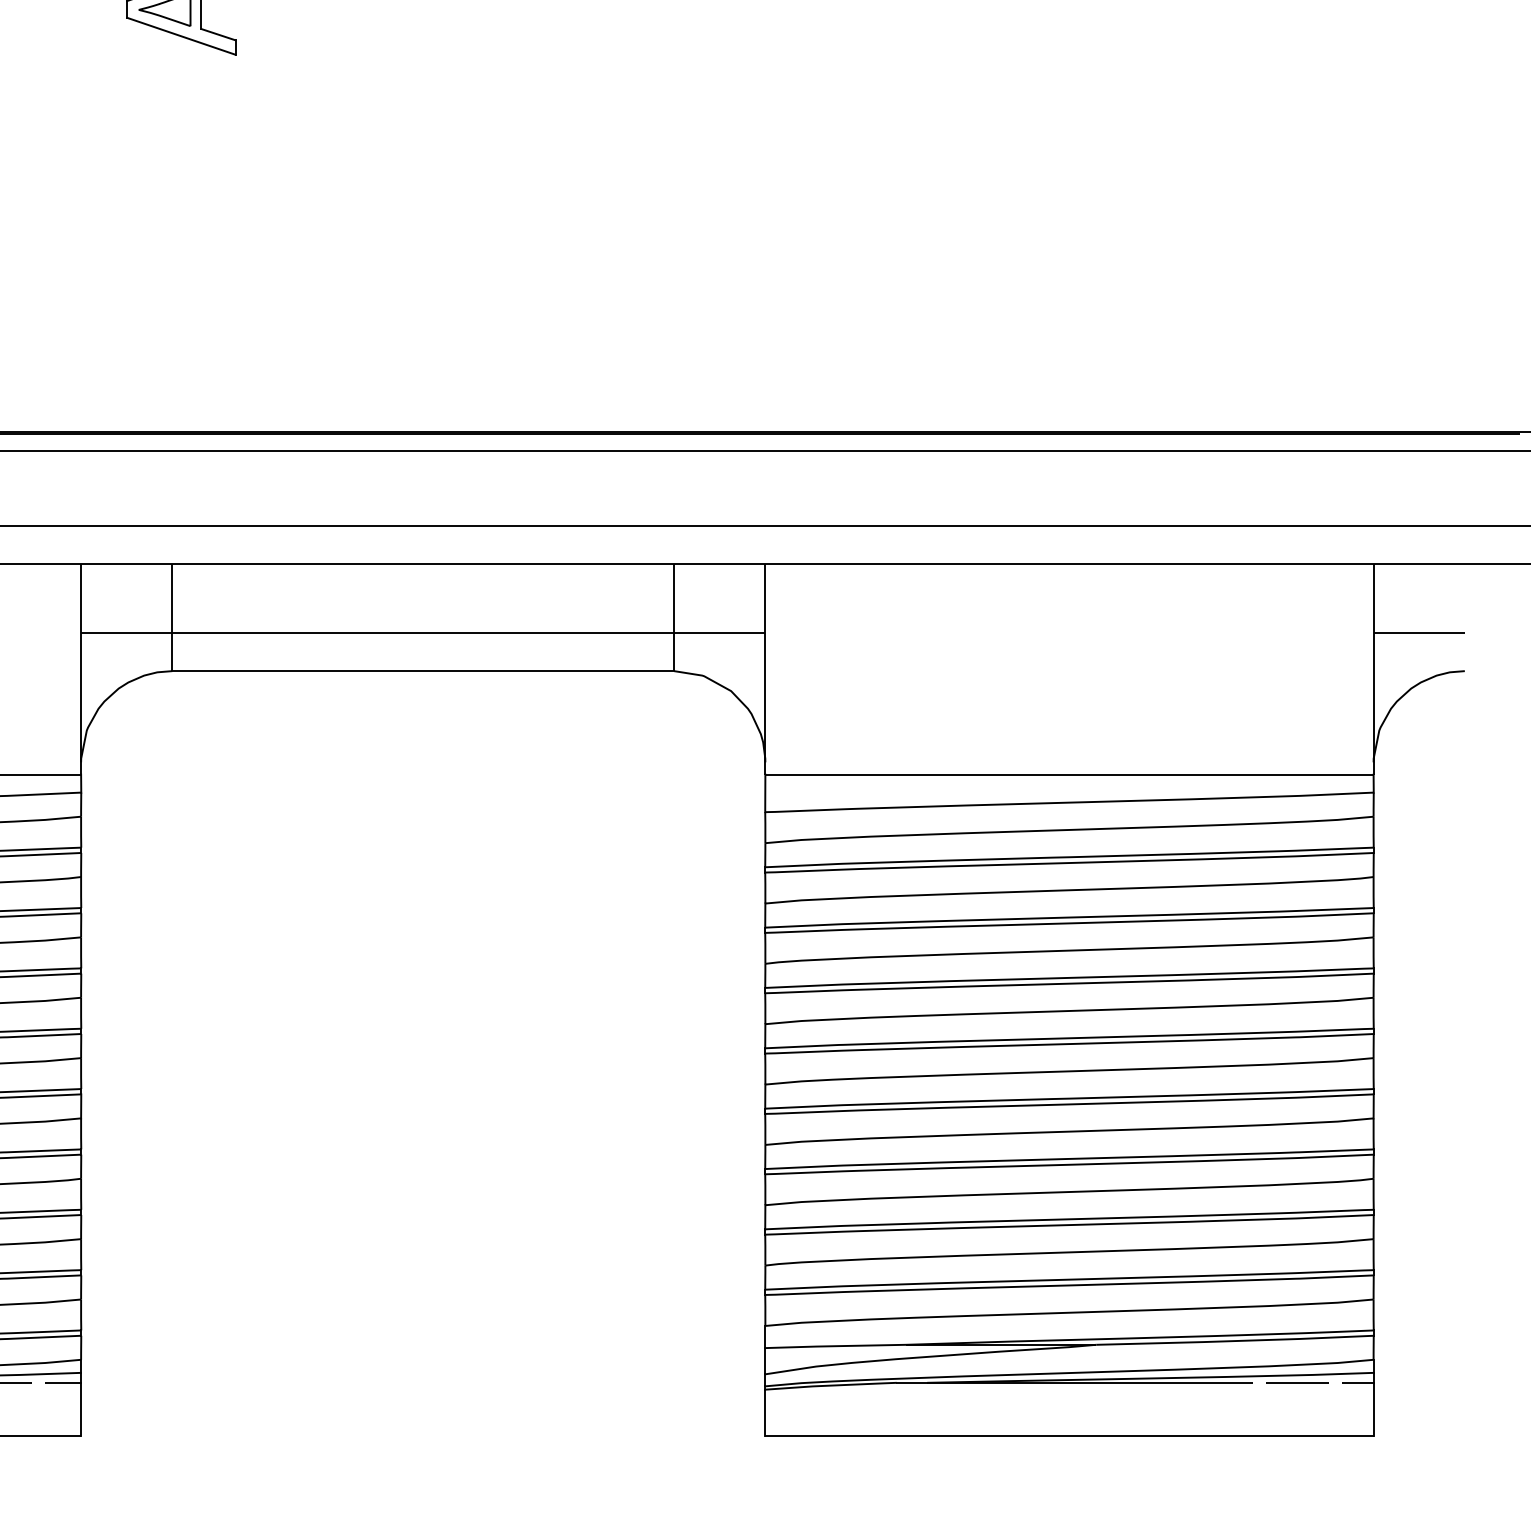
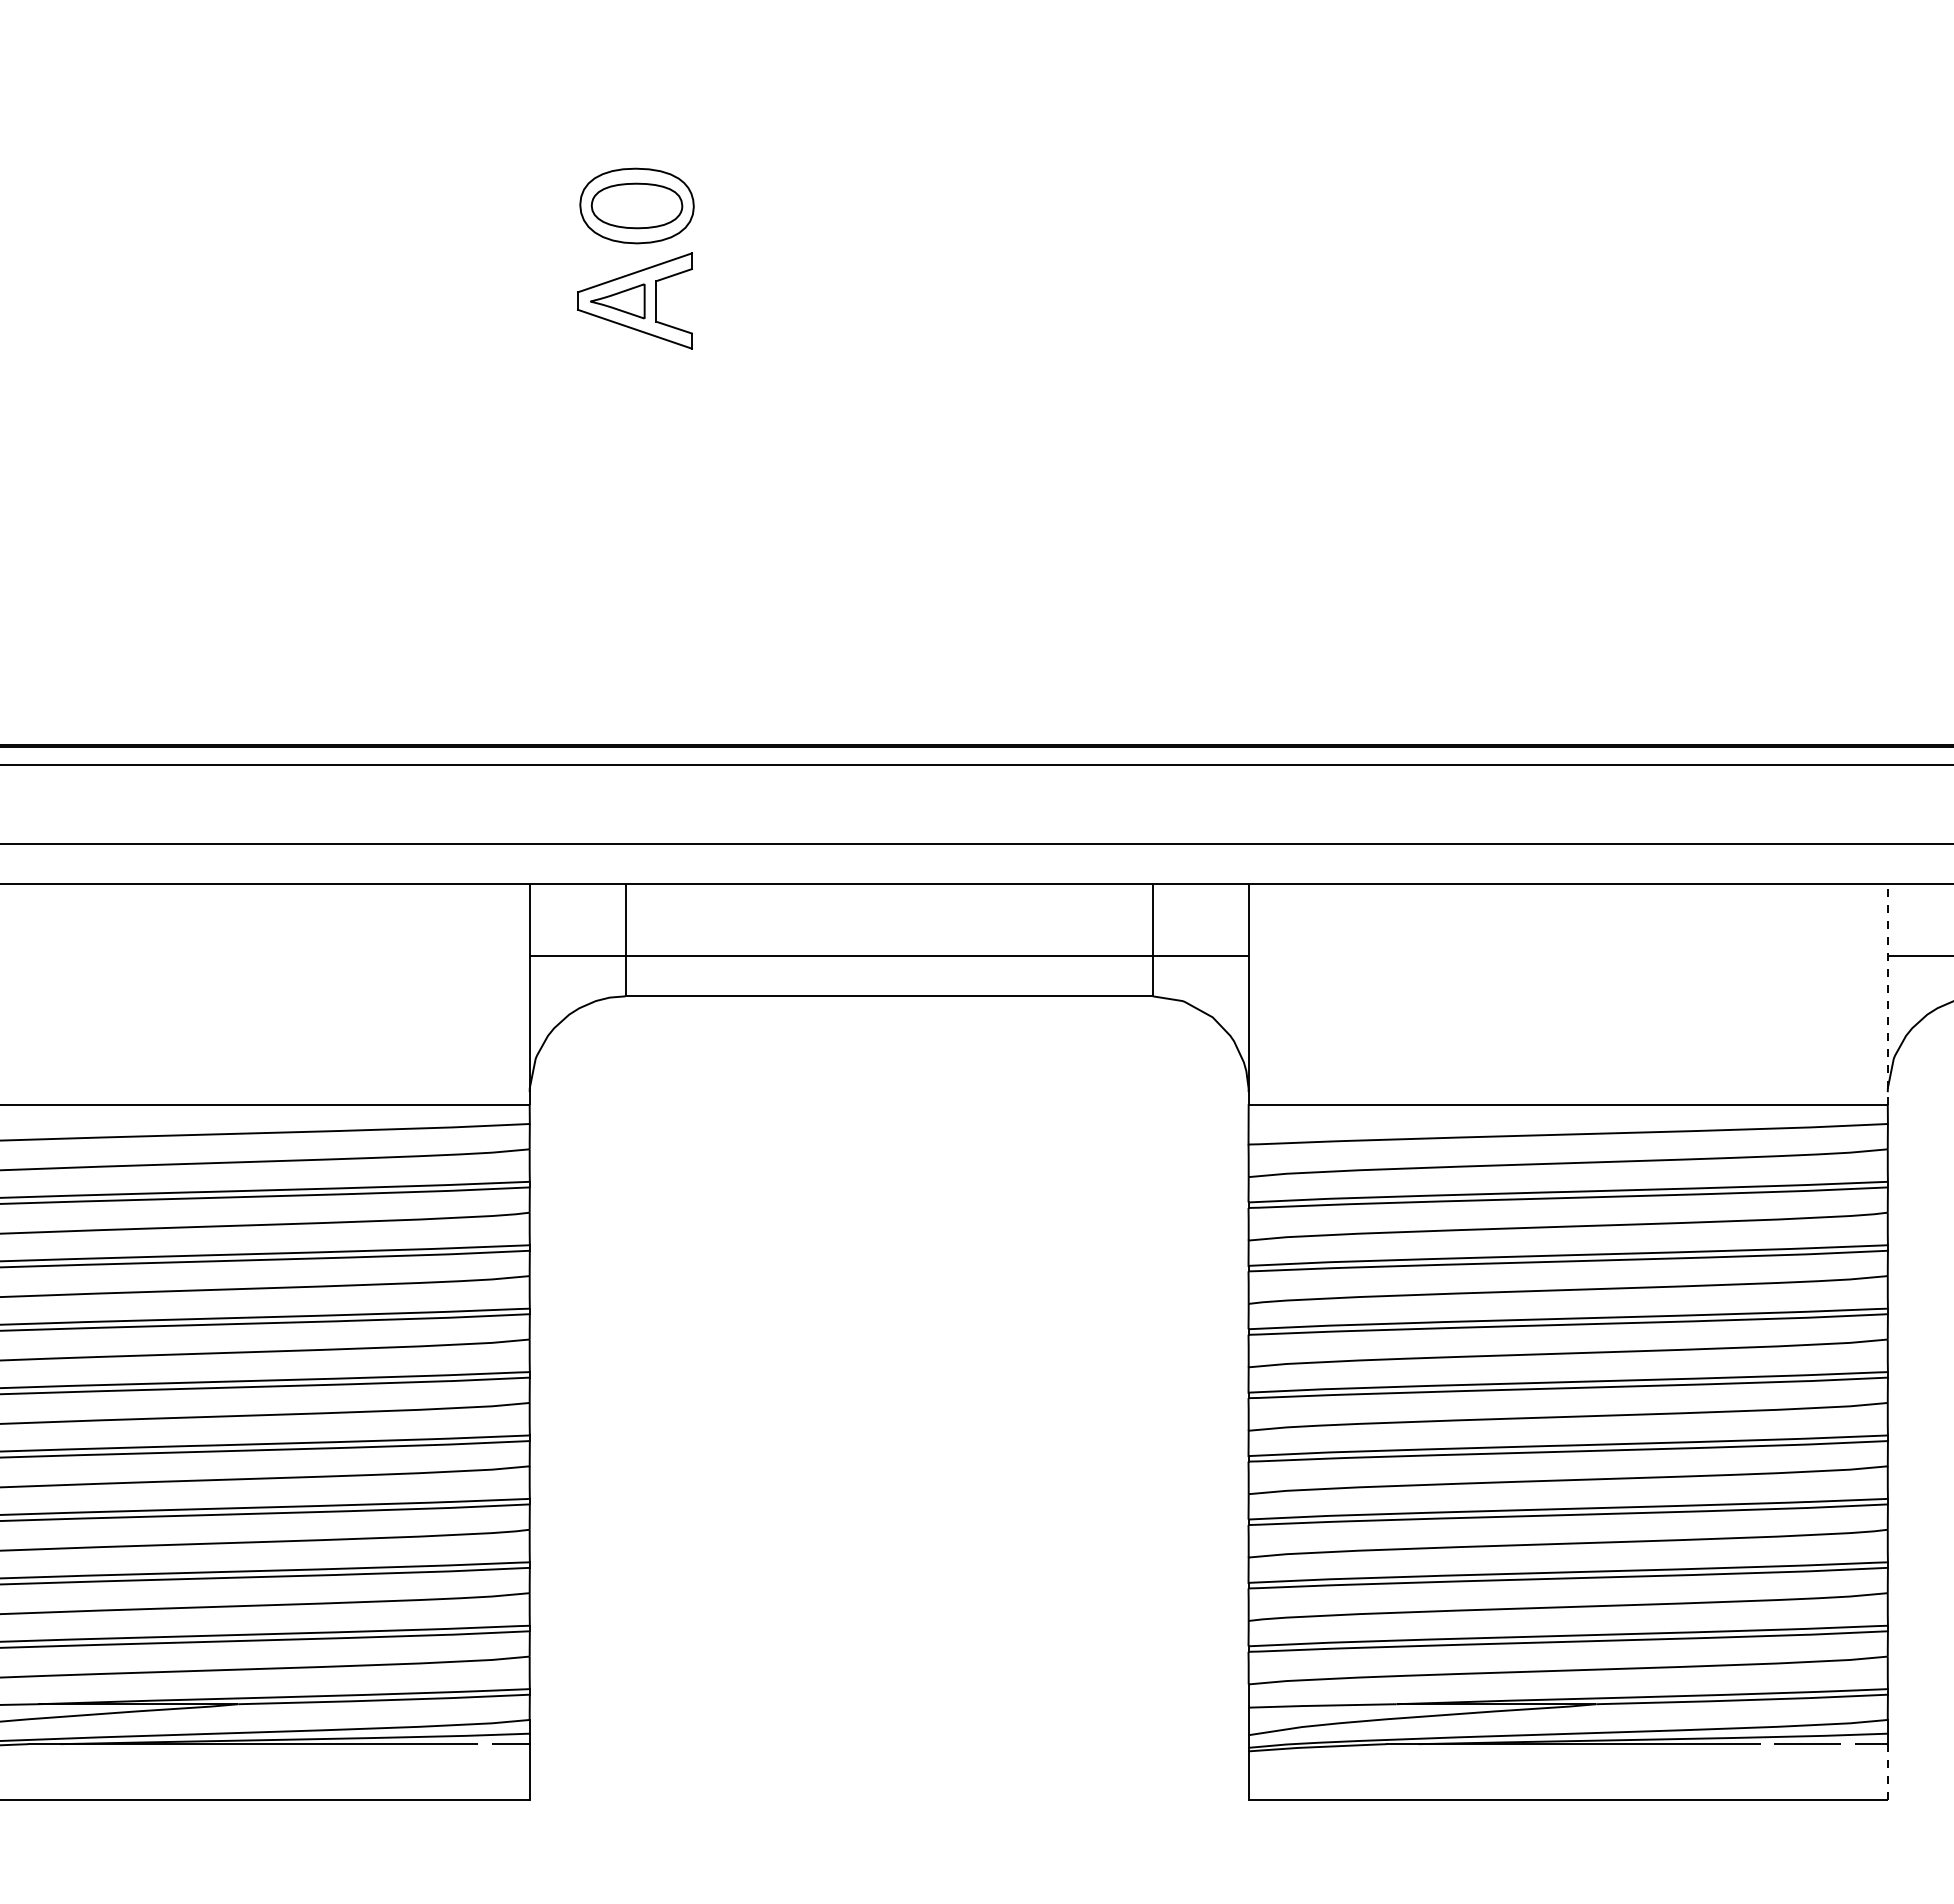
line: (1373, 669) -> (1887, 994), solid -> dashed
line: (1373, 1409) -> (1887, 1772), solid -> dashed

